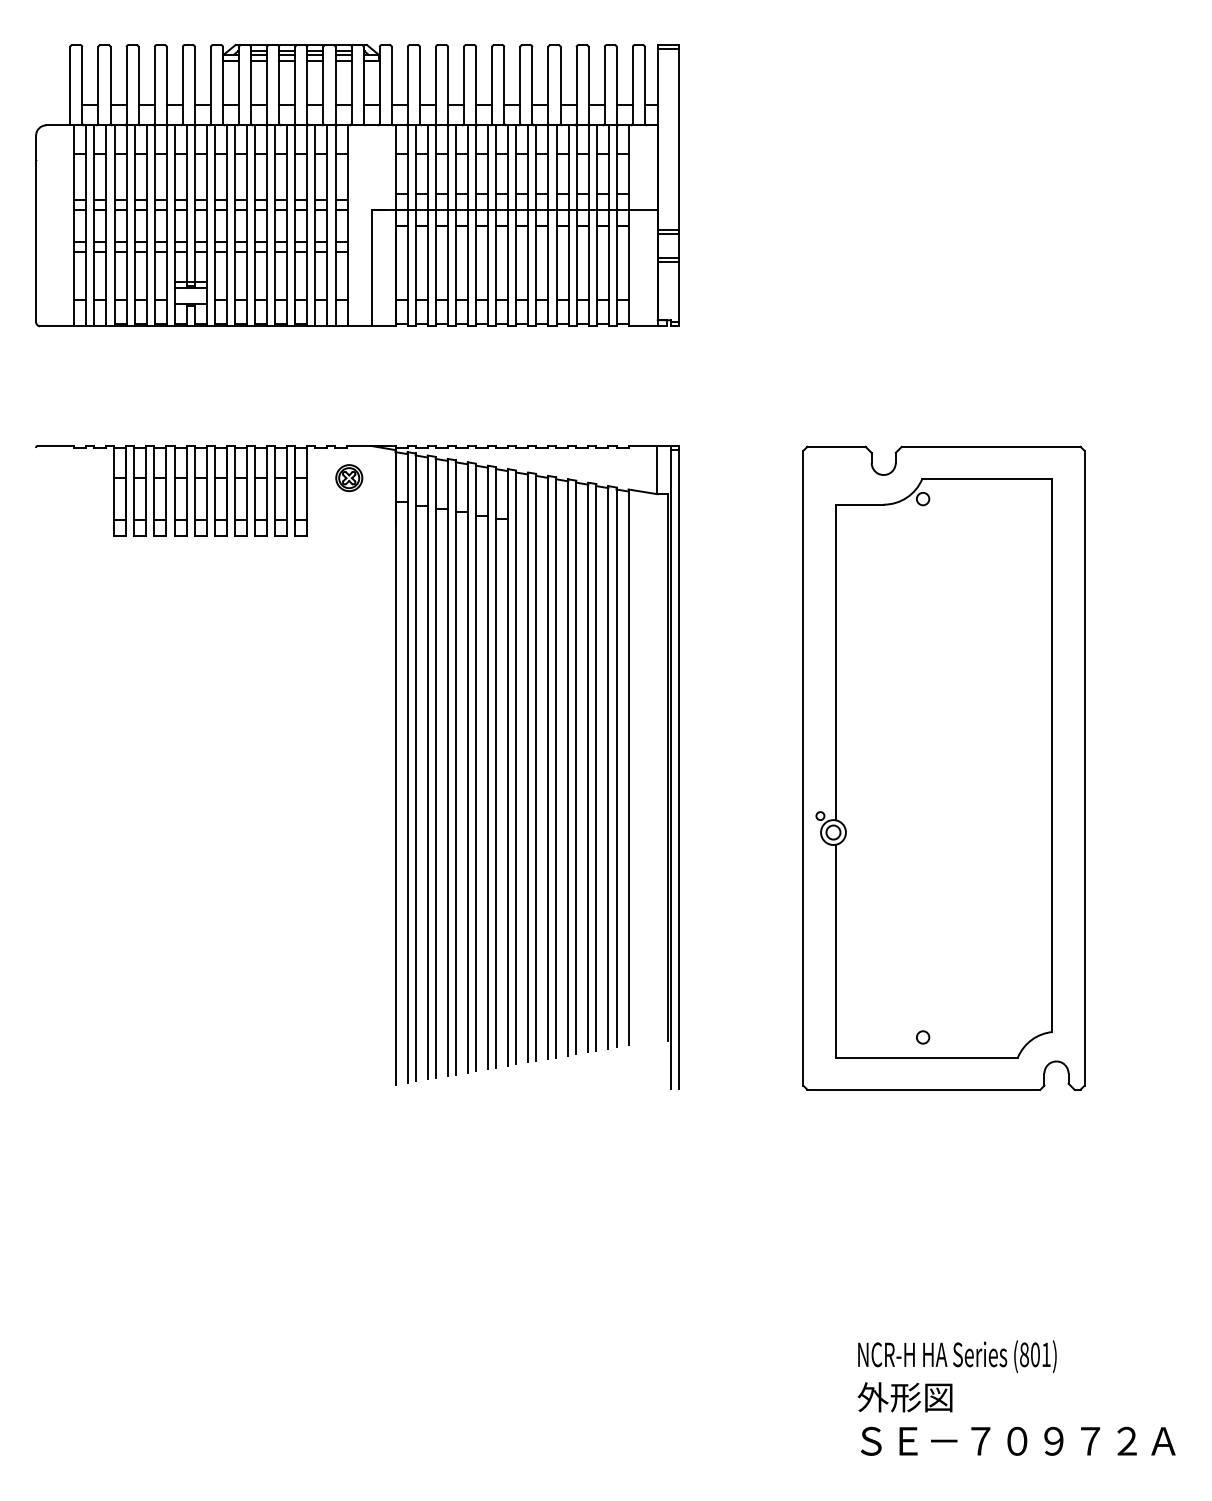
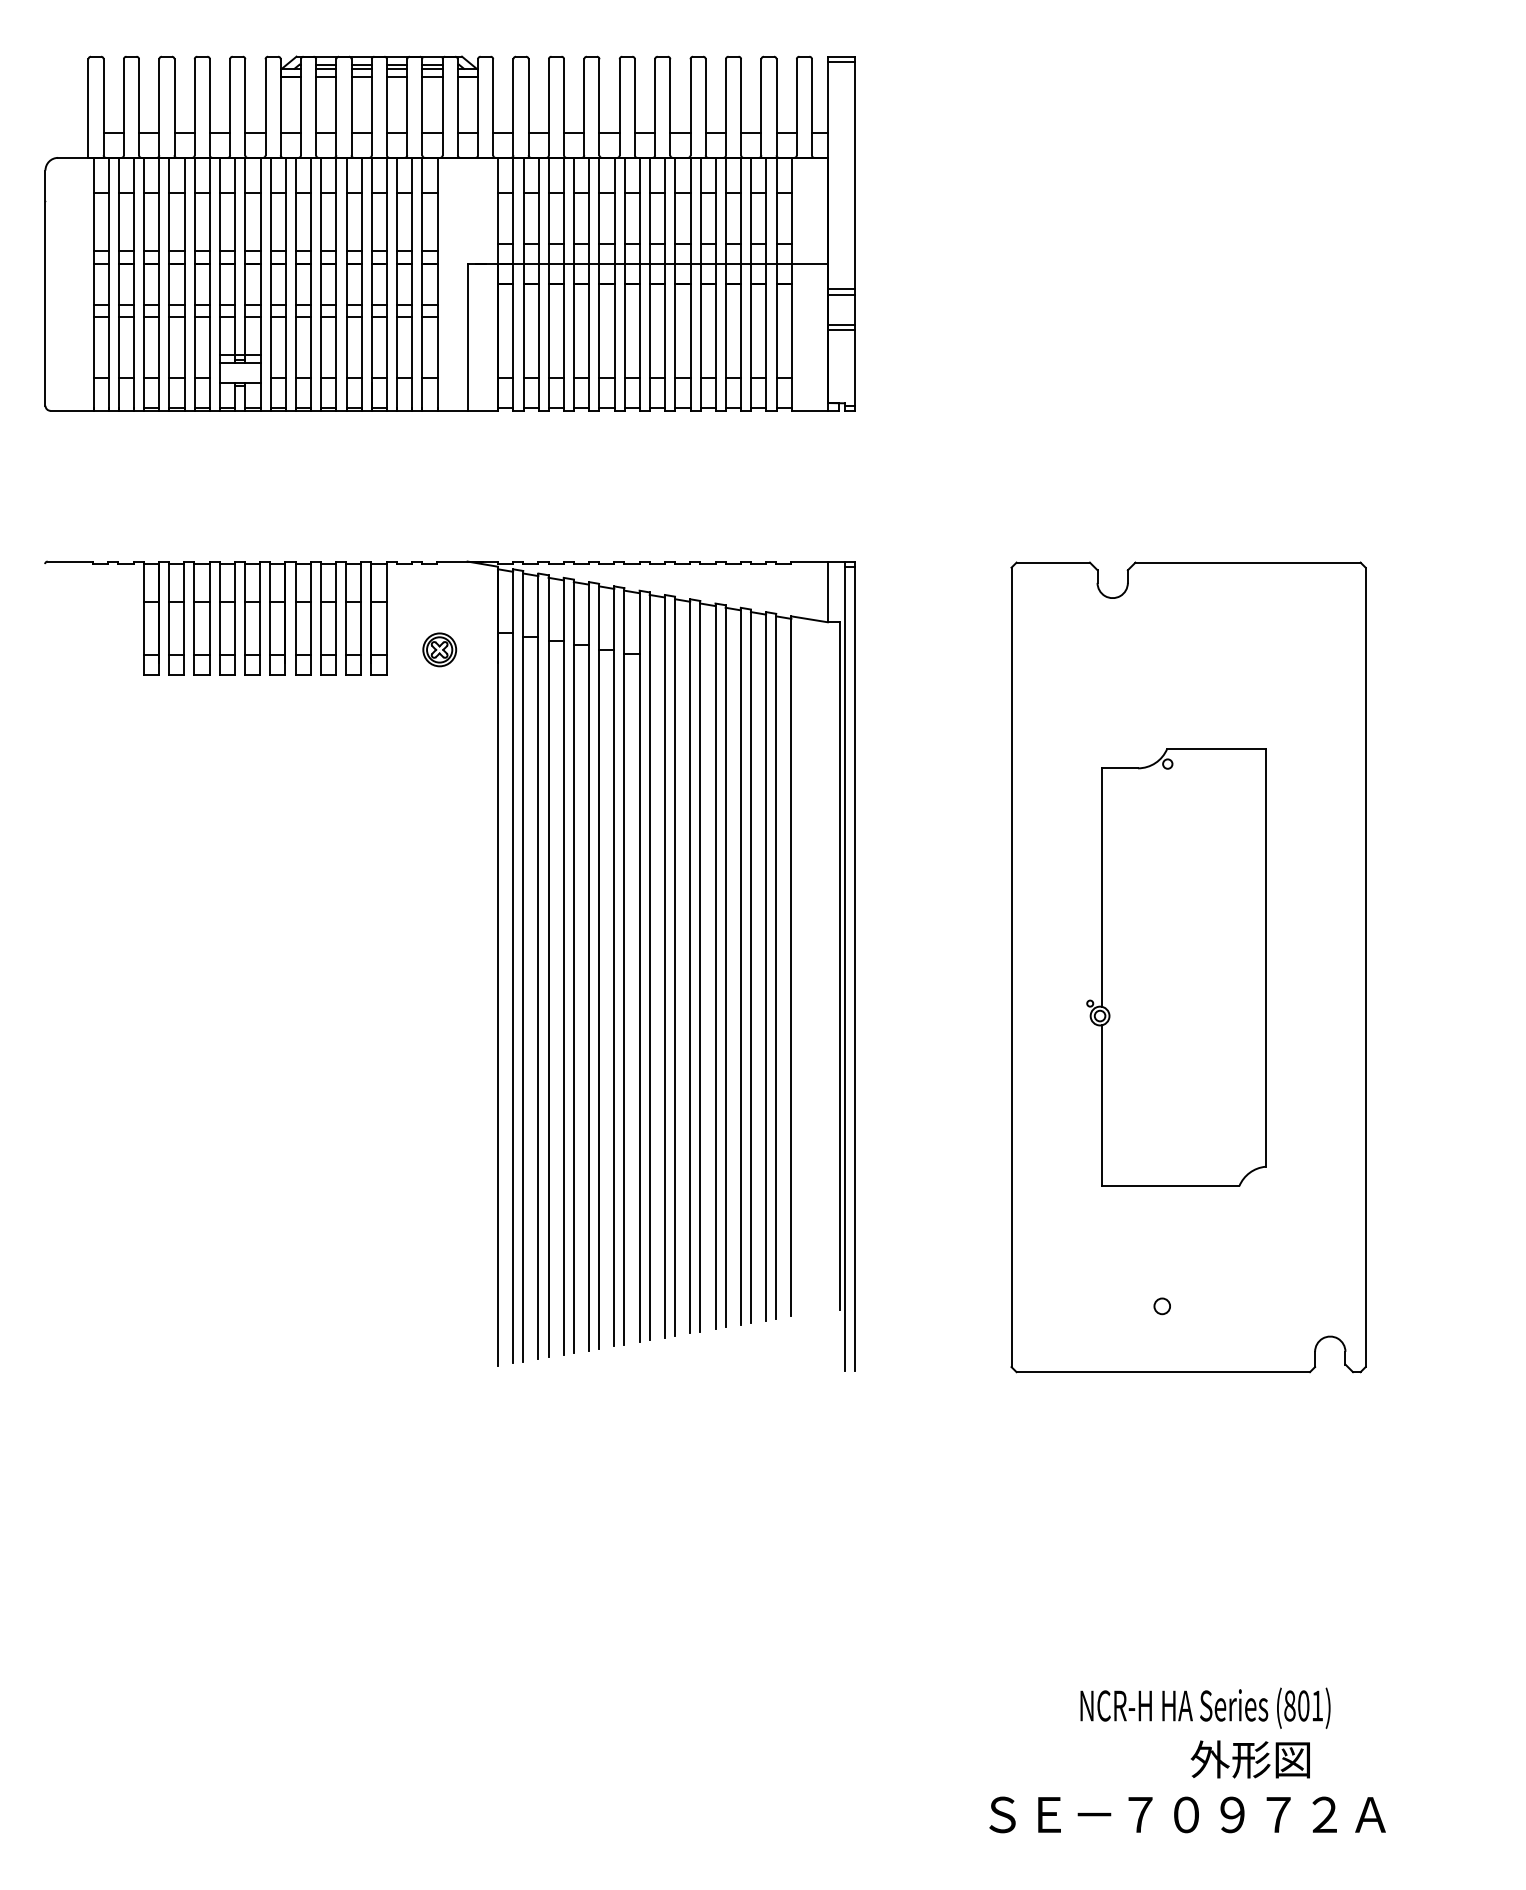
part: (349, 478) -> (440, 650), moved
part: (933, 768) -> (1175, 967), size x0.6
text: (904, 1397) -> (1249, 1759), moved
text: (1017, 1440) -> (1186, 1813), moved

